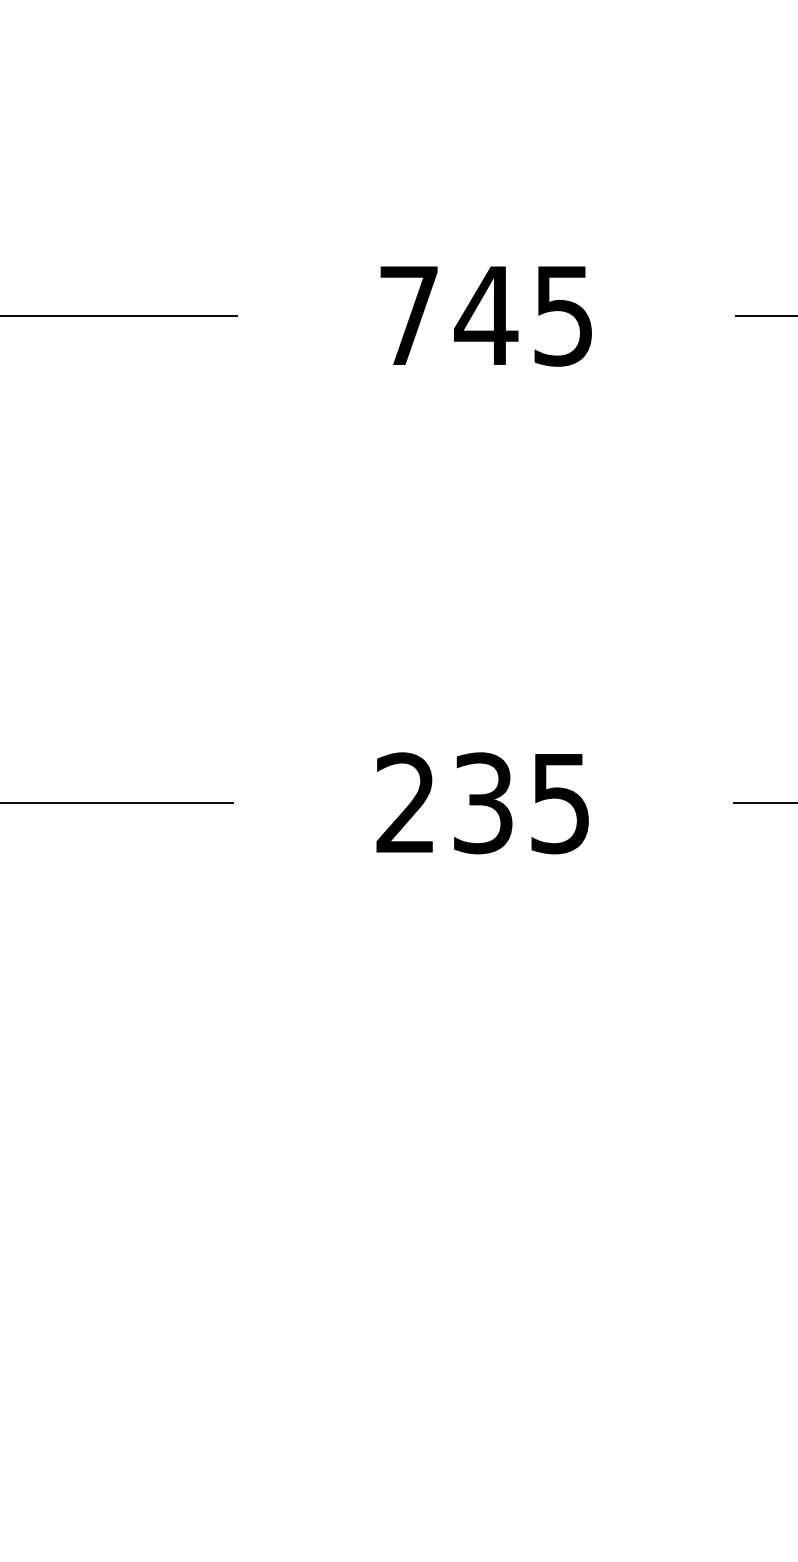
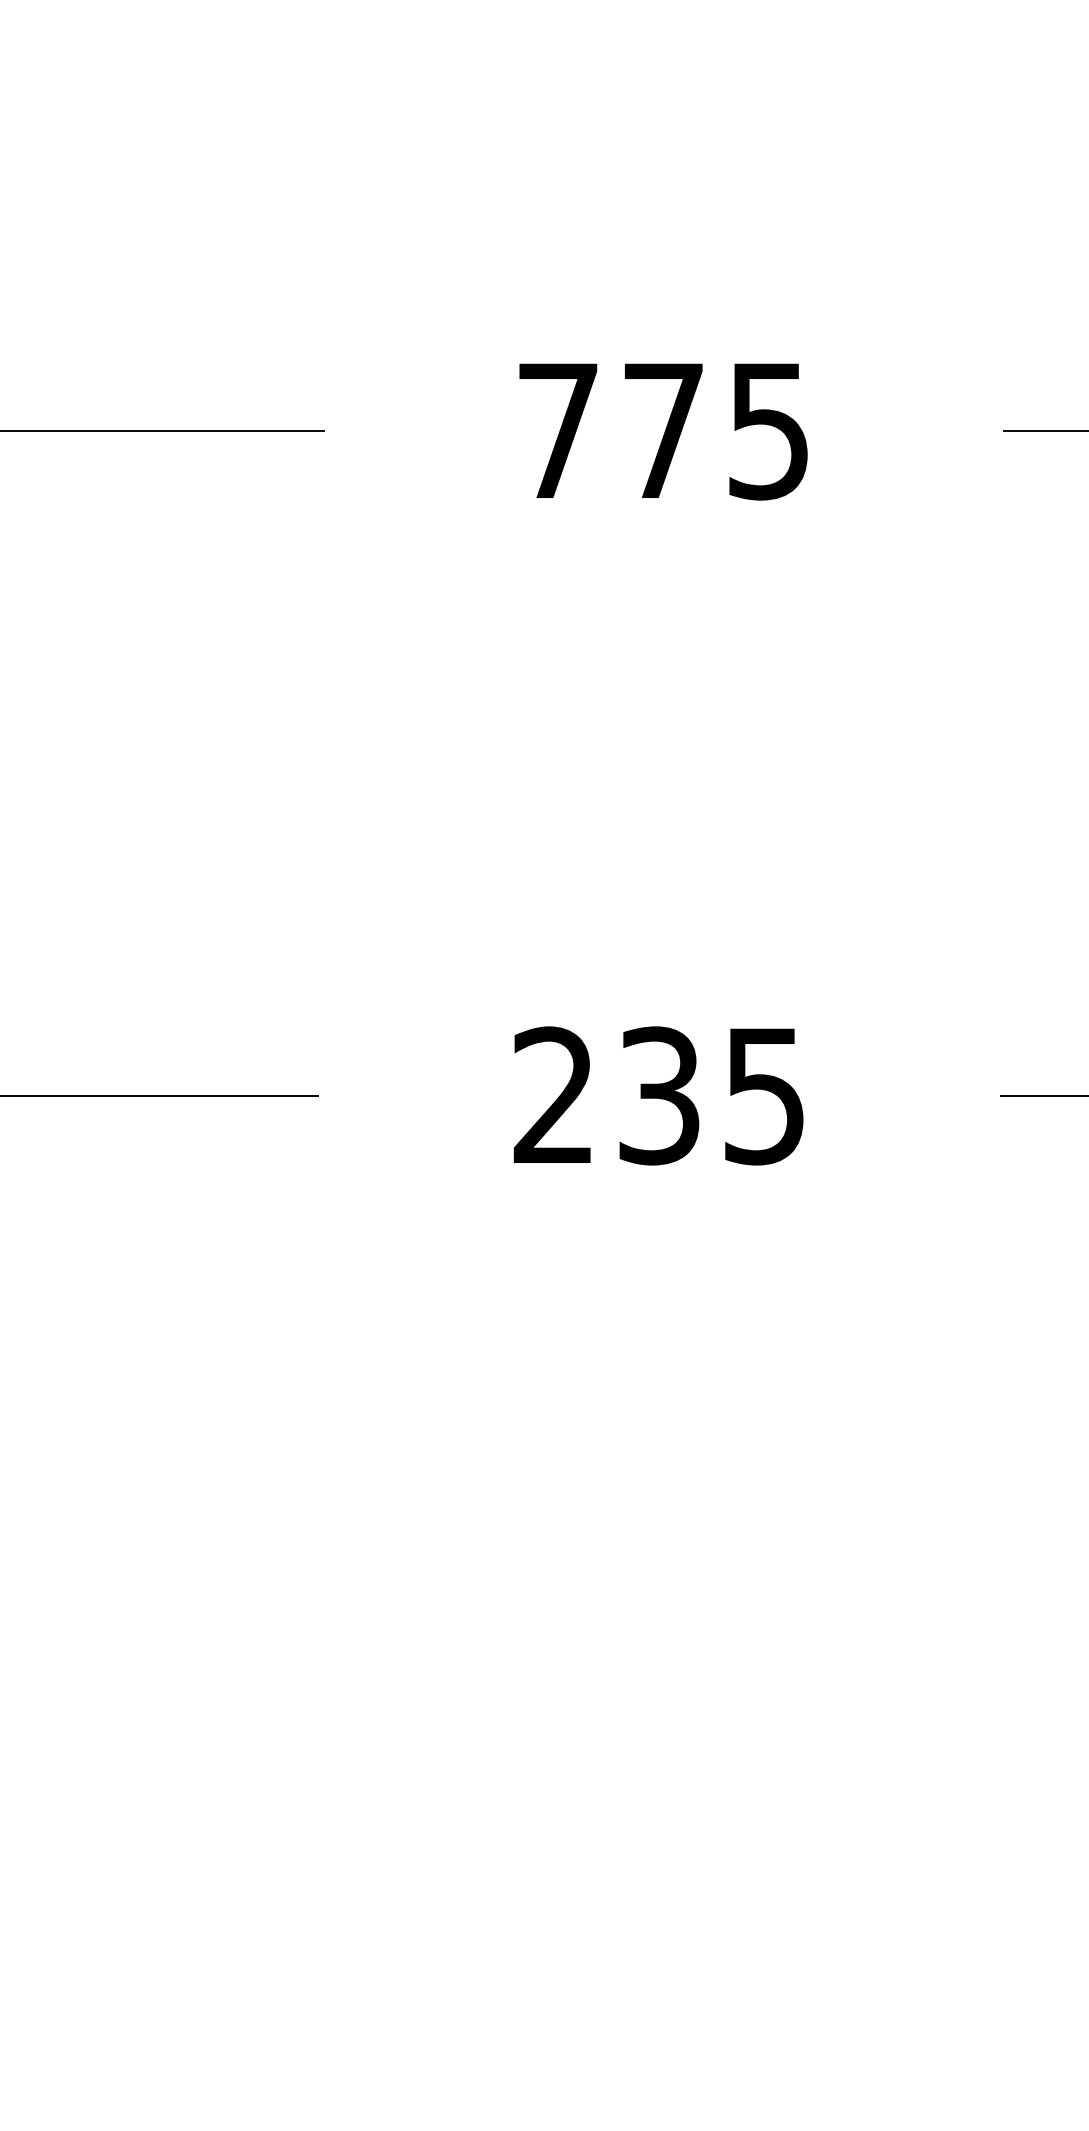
text: (486, 315) -> (663, 430), 745 -> 775

